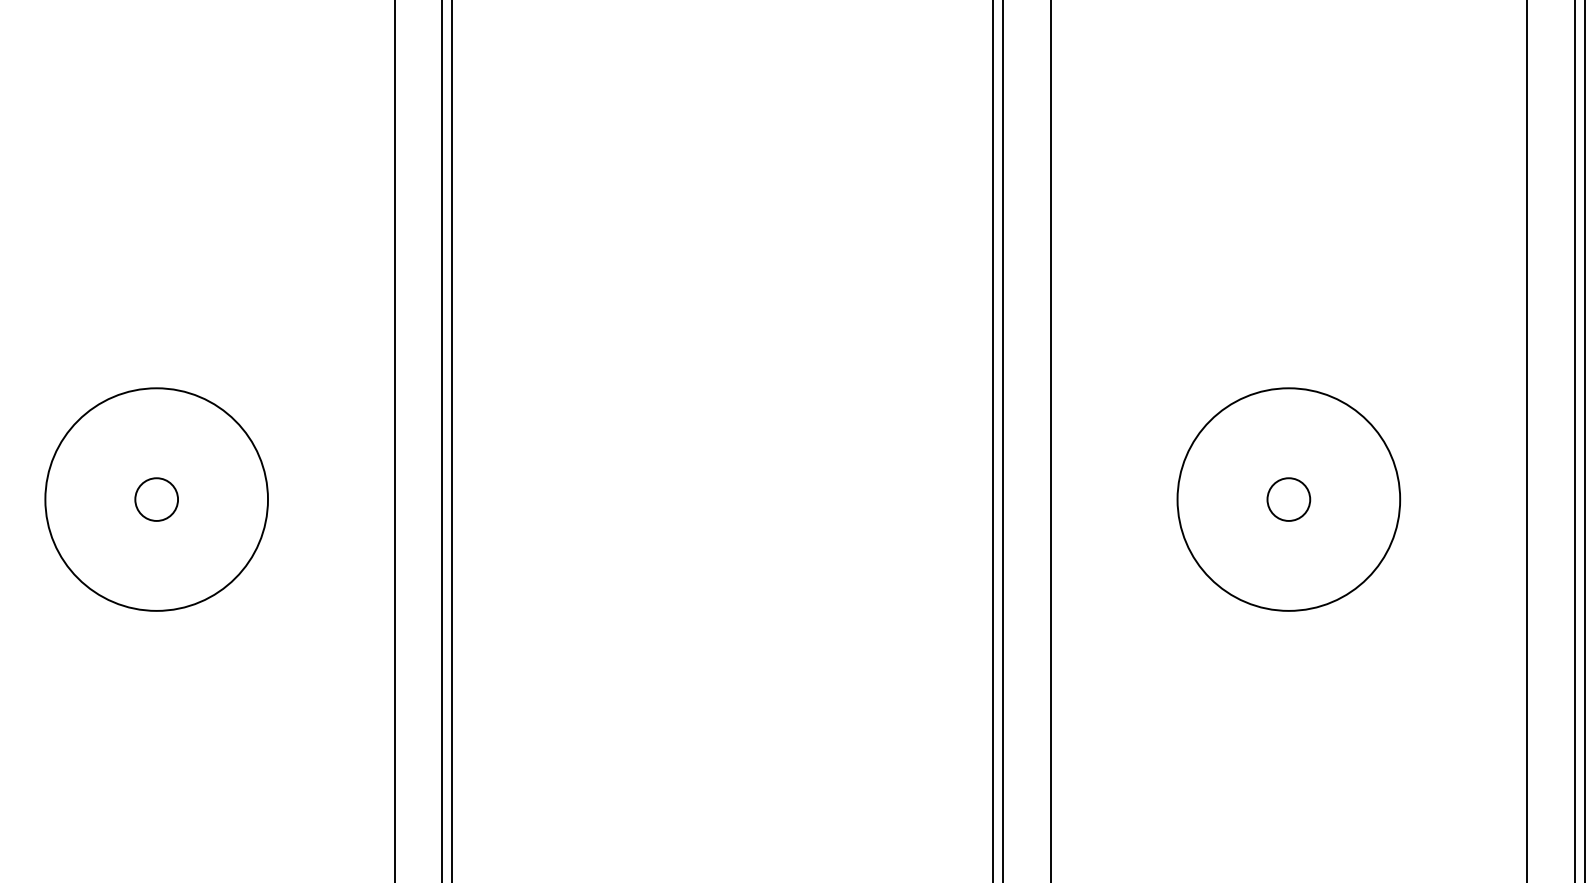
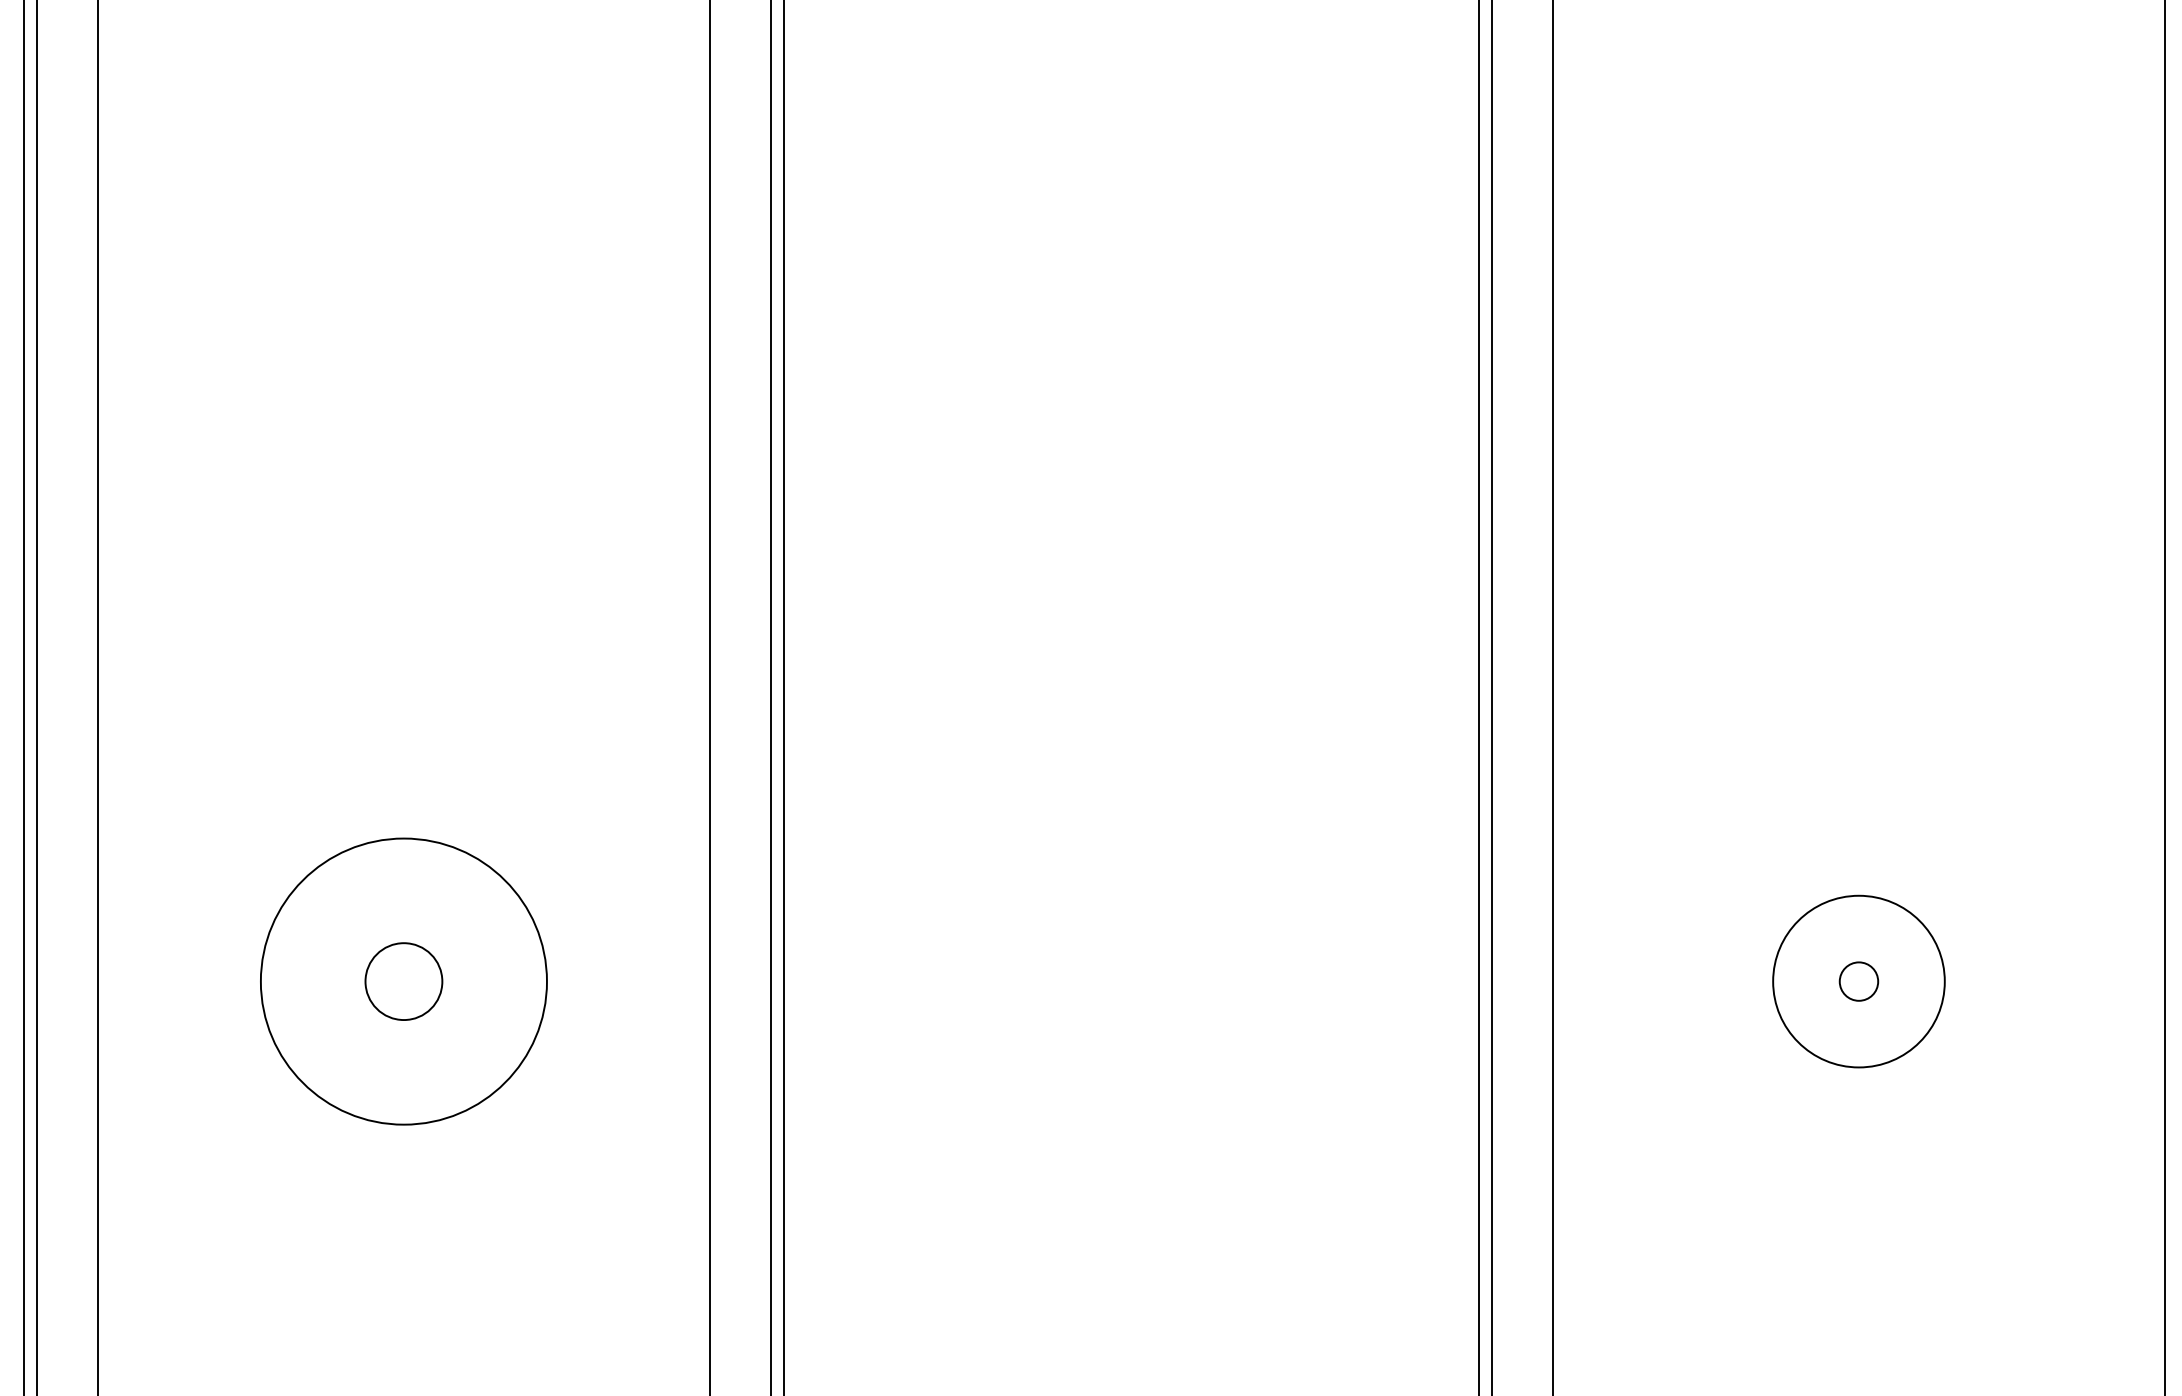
circle: (156, 499) -> (403, 981), size x1.4
circle: (1288, 499) -> (1858, 981), size x0.6
circle: (1288, 499) -> (1858, 981), size x0.7

